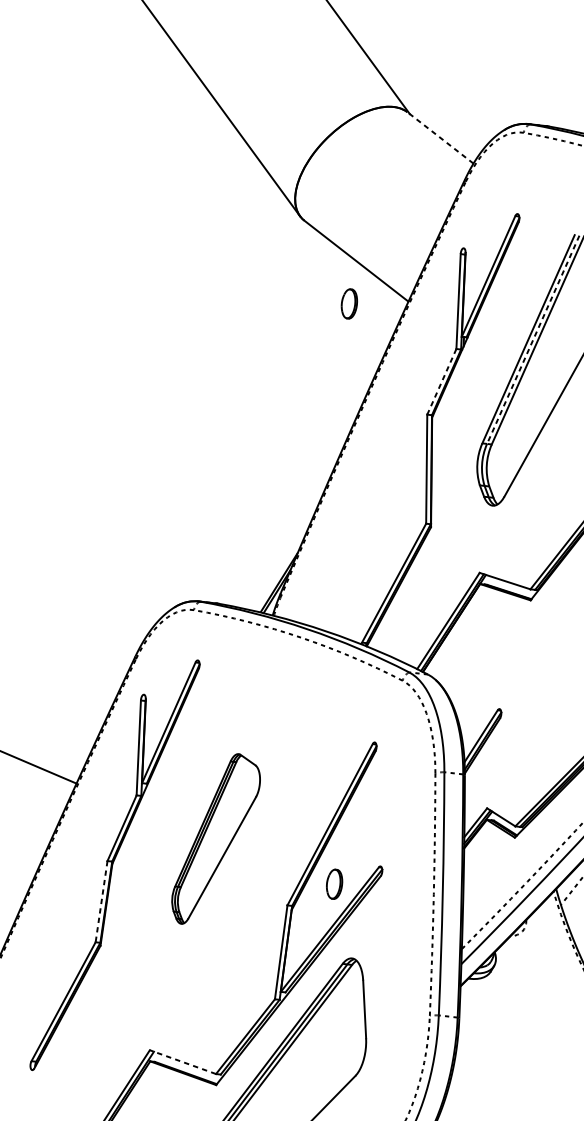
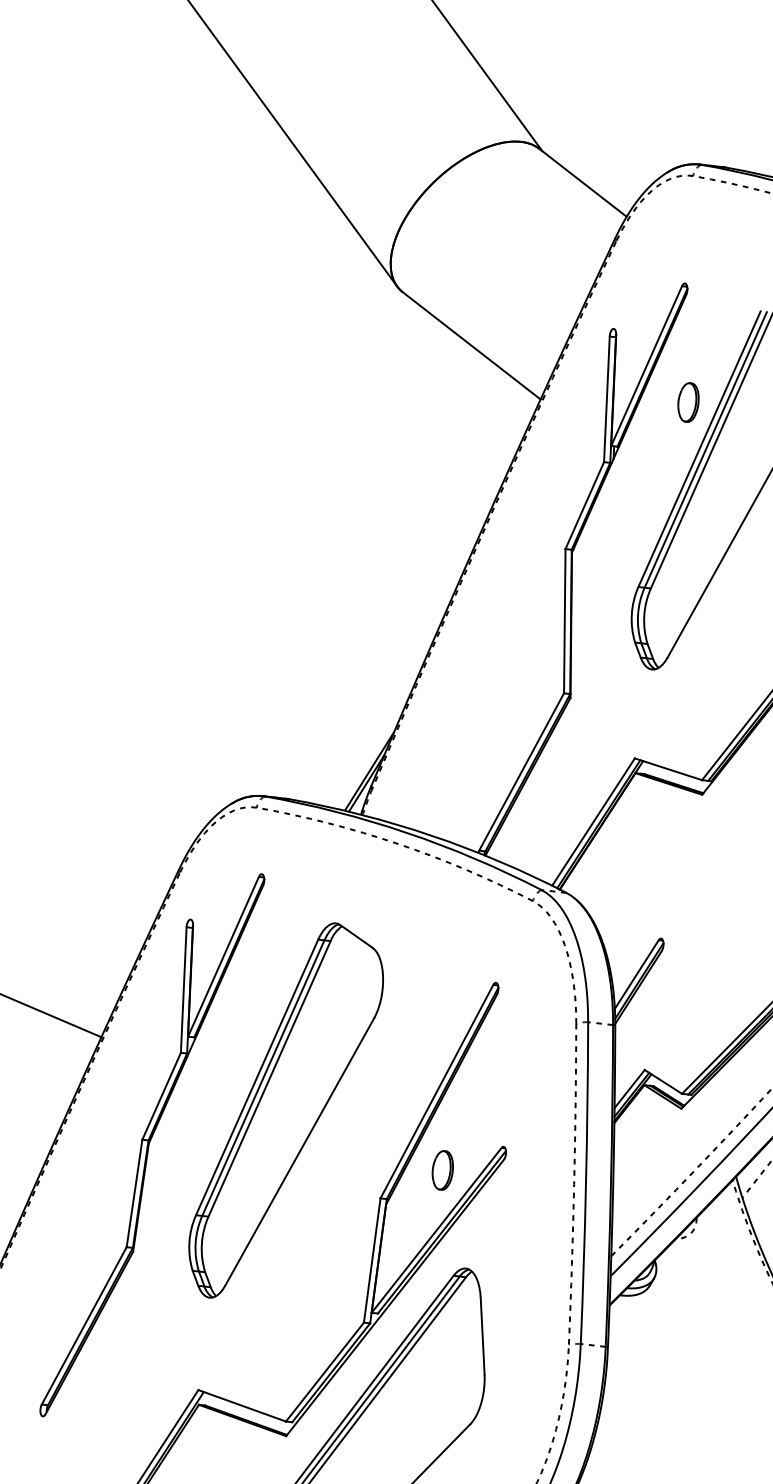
line: (440, 137) -> (582, 182), dashed -> solid
part: (349, 303) -> (688, 402), moved
line: (533, 339) -> (705, 449), dashed -> solid
line: (441, 381) -> (584, 505), dashed -> solid
part: (215, 838) -> (285, 1110), size x1.67
line: (101, 901) -> (134, 1193), dashed -> solid
line: (183, 1061) -> (242, 1405), dashed -> solid

